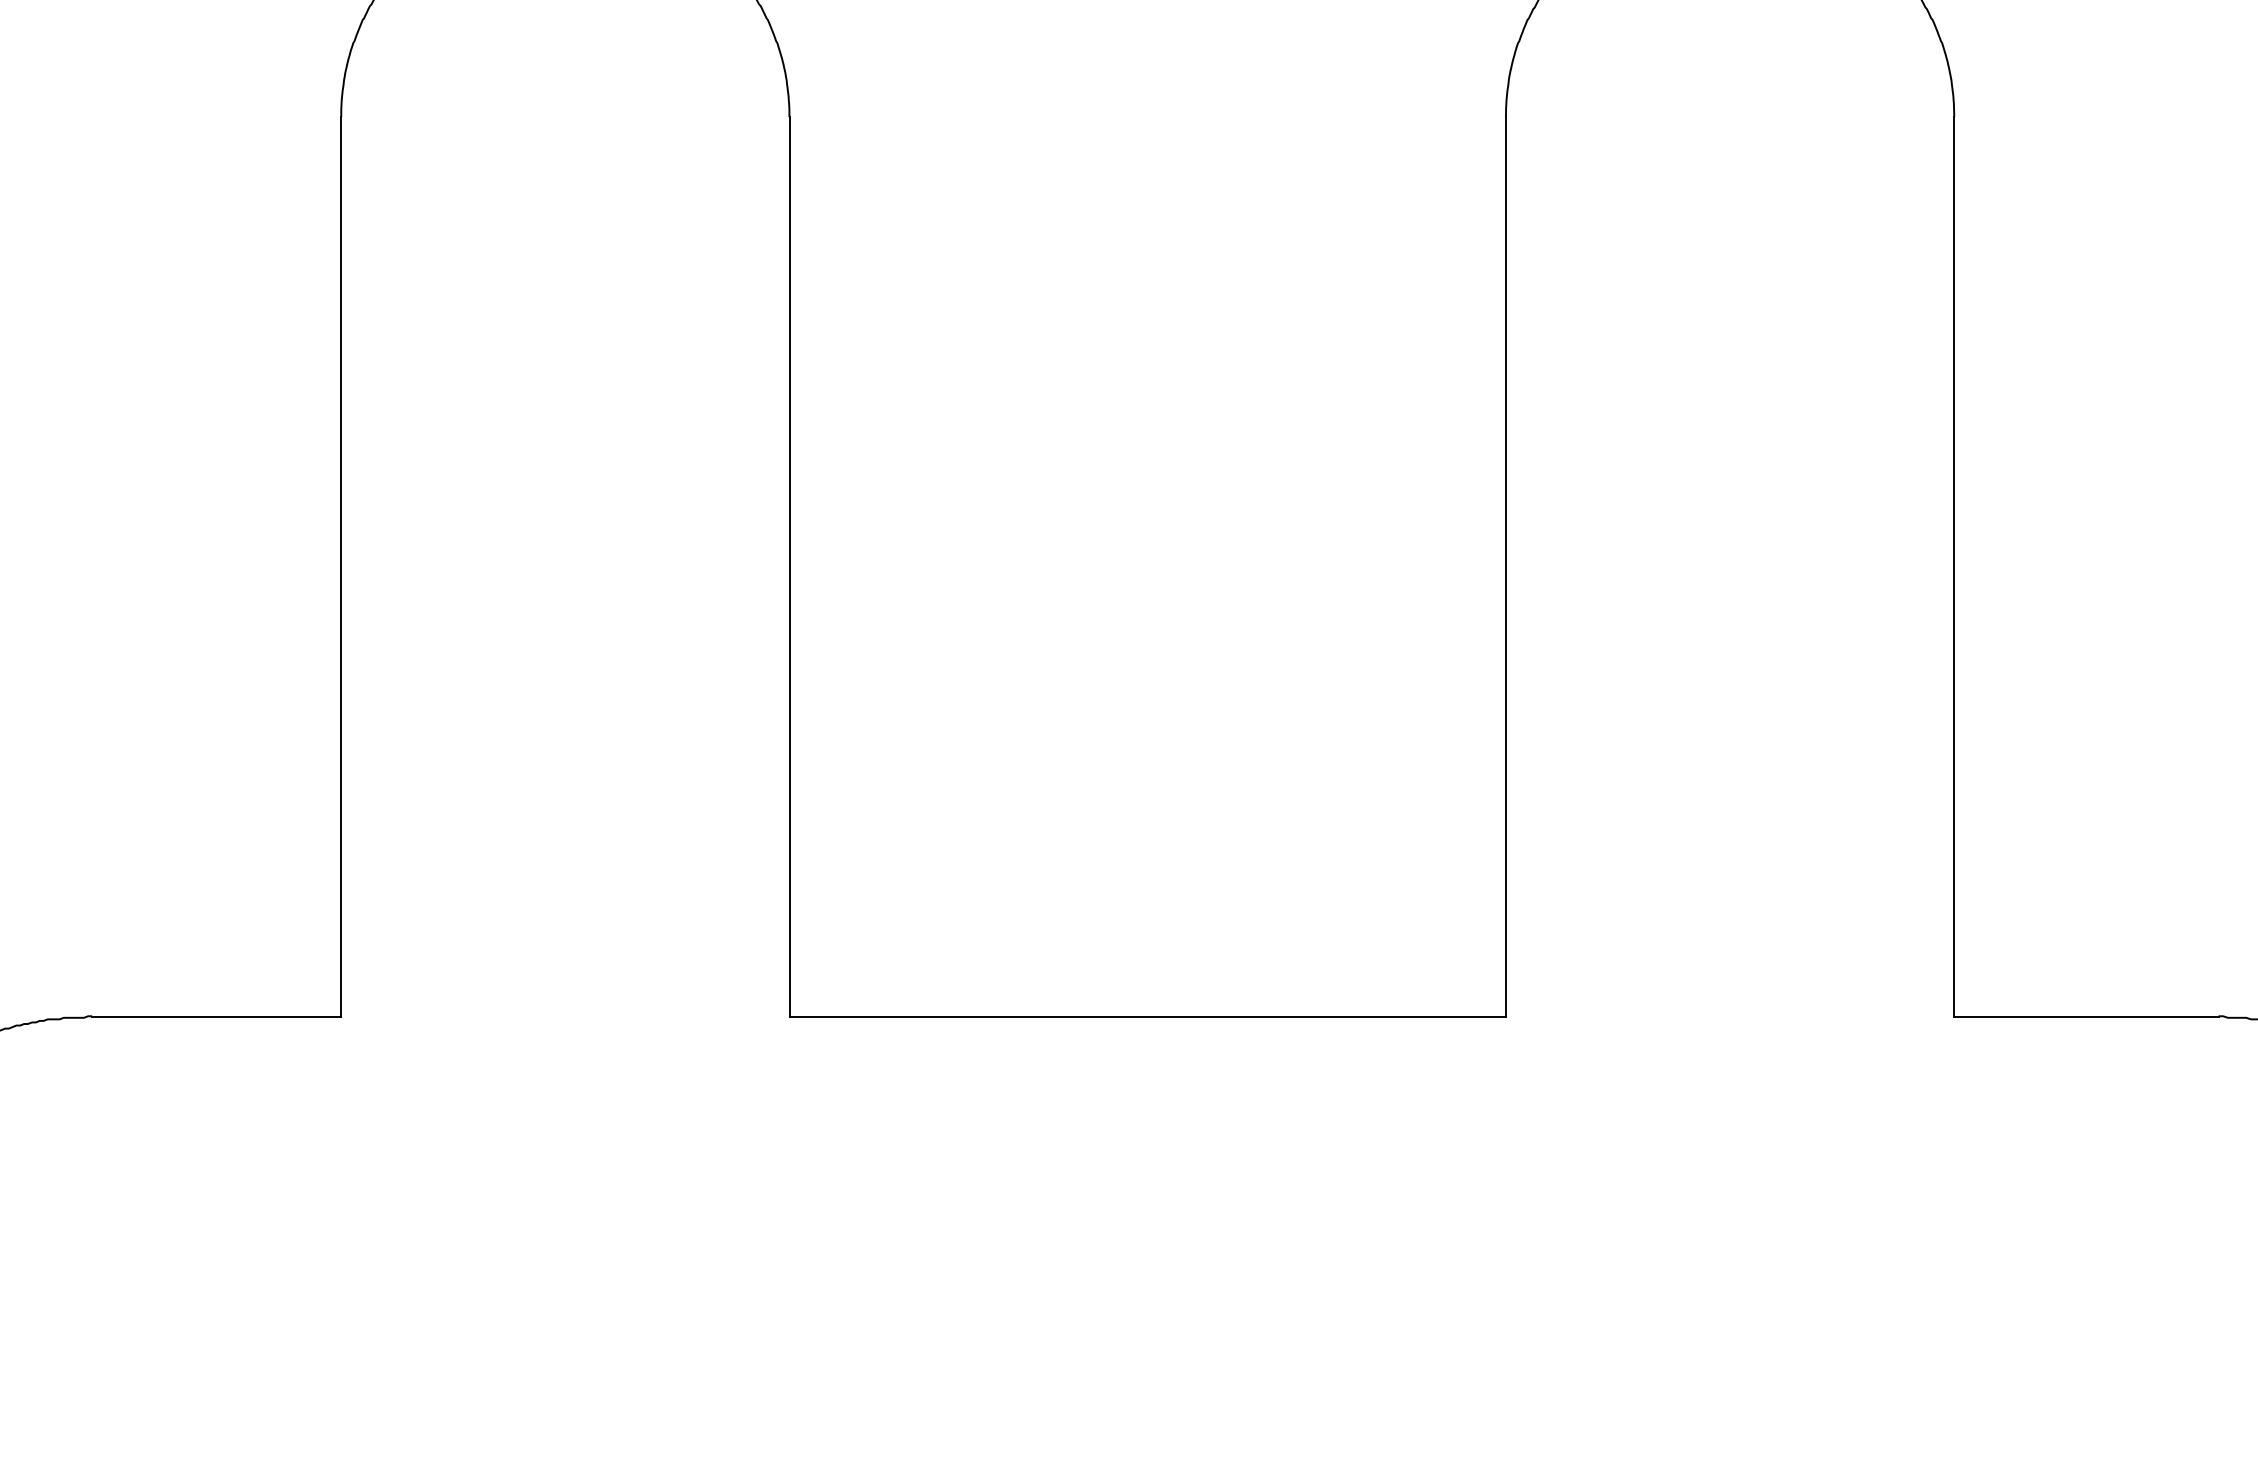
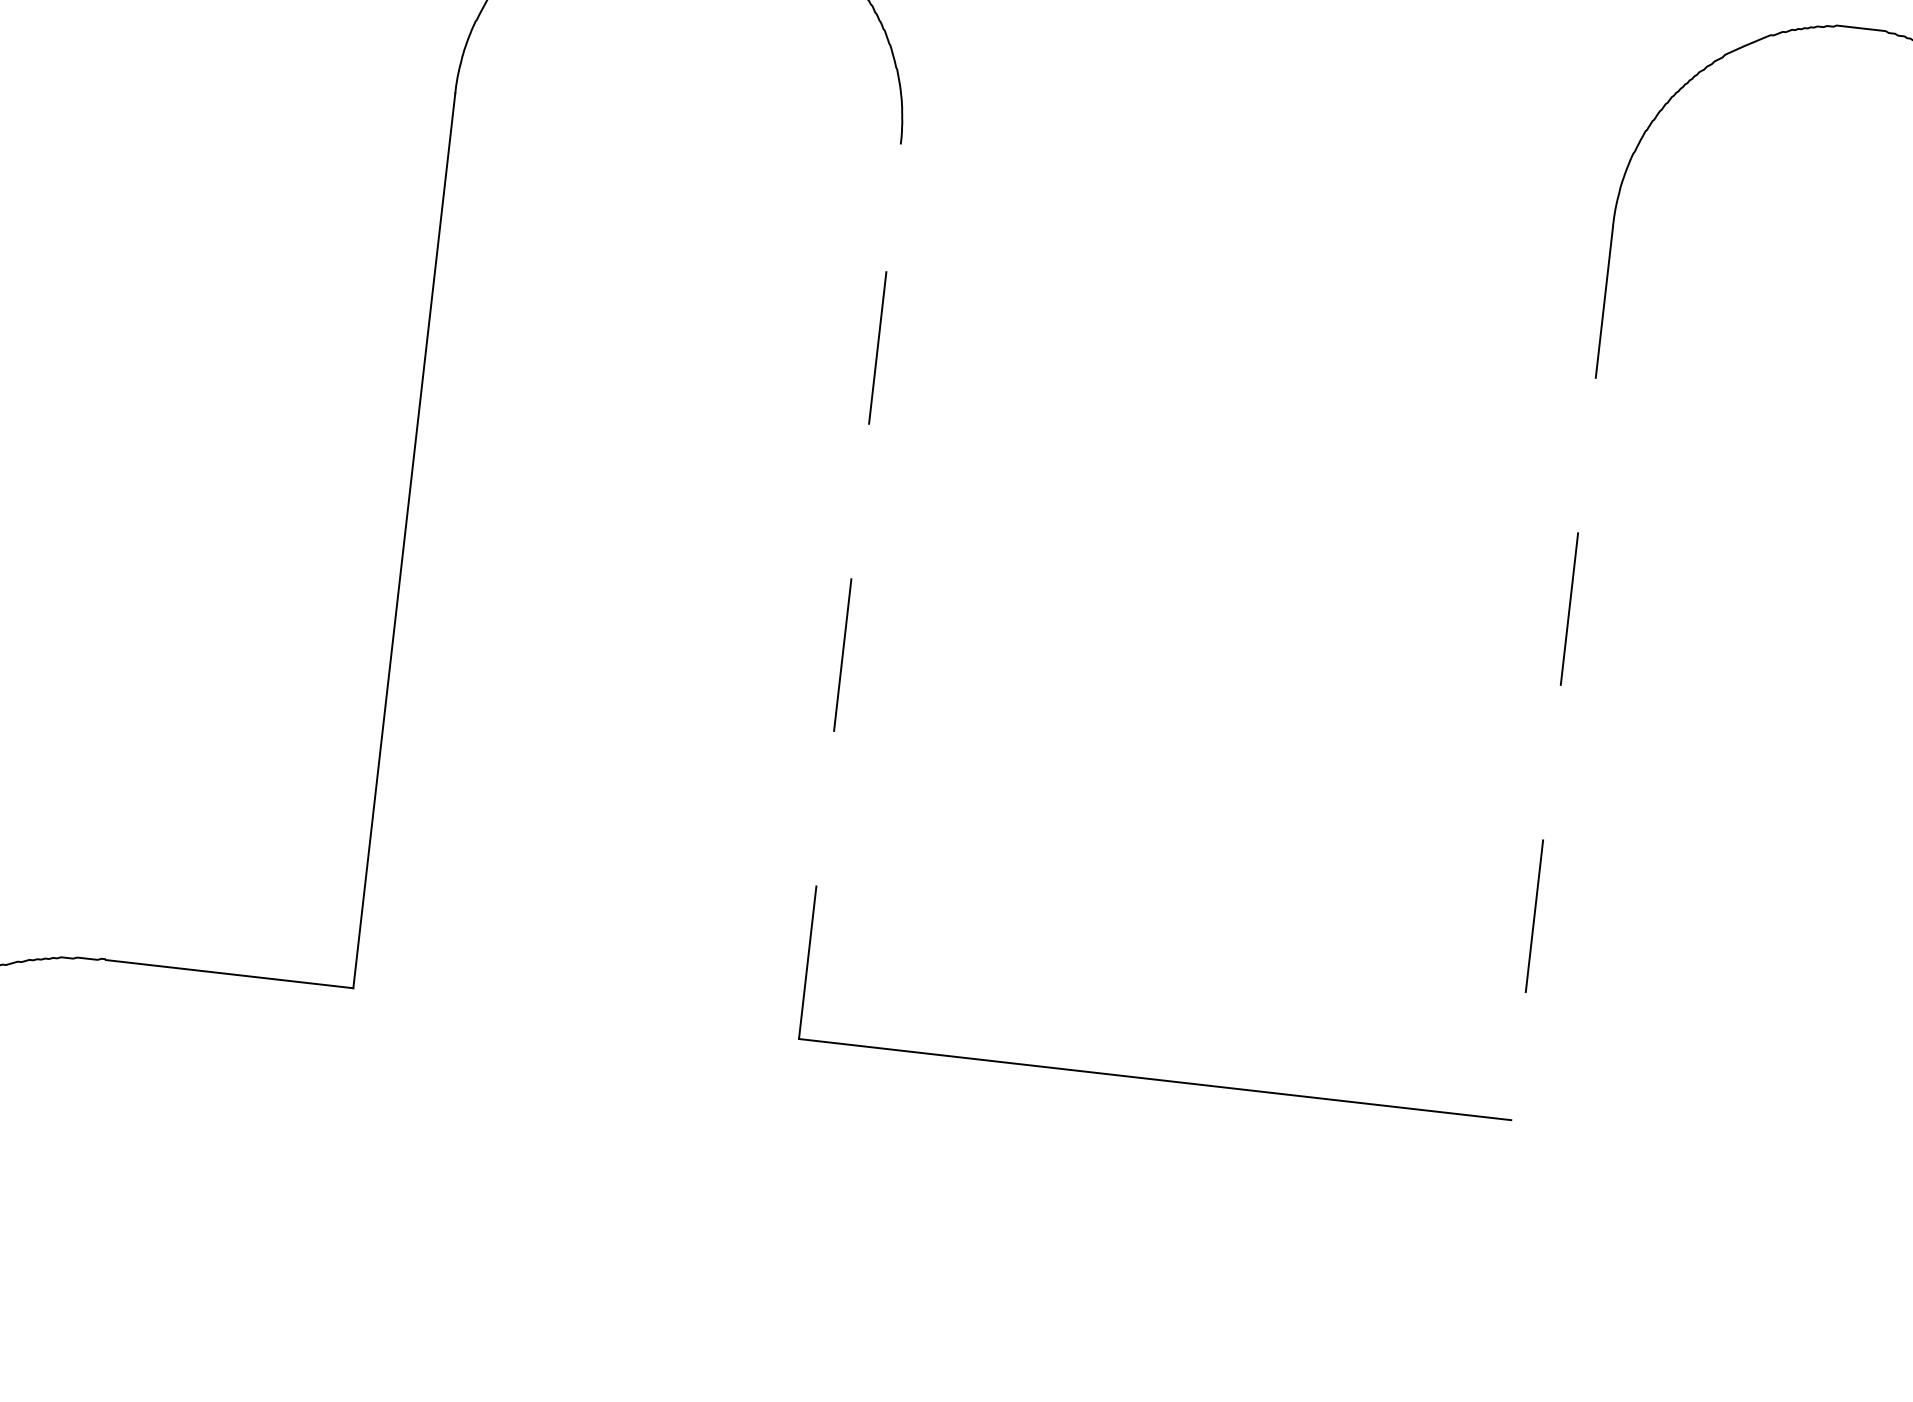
line: (789, 566) -> (849, 591), solid -> dashed
line: (1506, 567) -> (1562, 673), solid -> dashed

